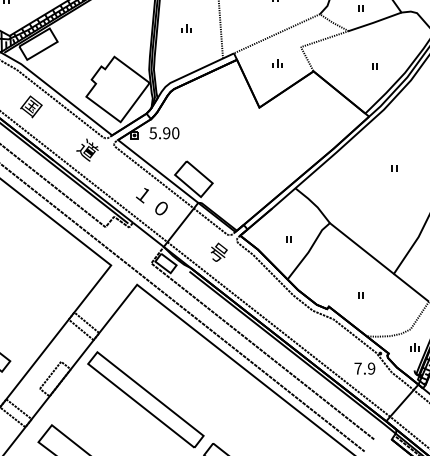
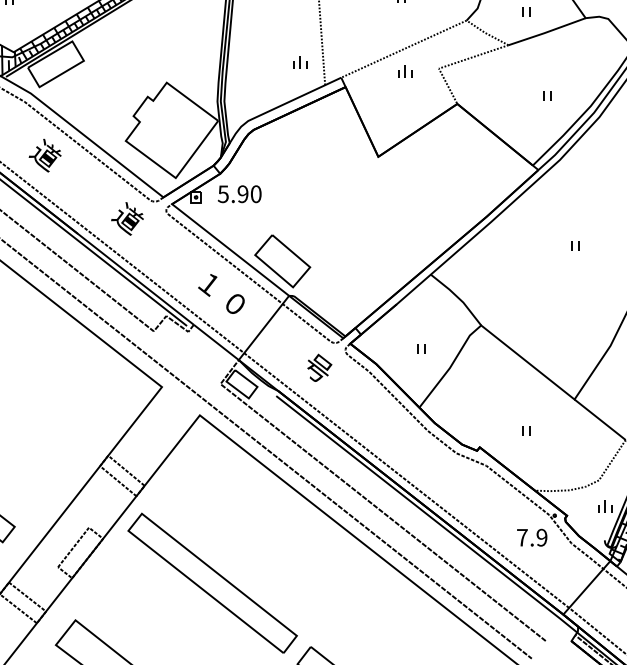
part: (186, 28) -> (299, 61), moved
part: (277, 63) -> (404, 70), moved
text: (31, 106) -> (45, 155), 国 -> 道

